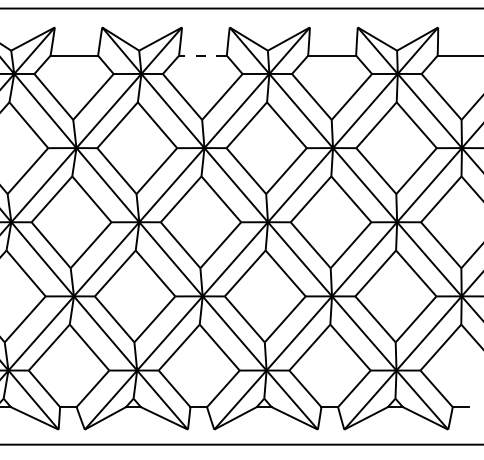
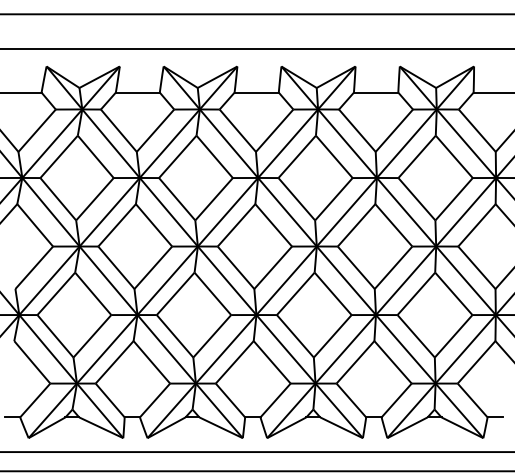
line: (202, 55) -> (256, 92), dashed -> solid

